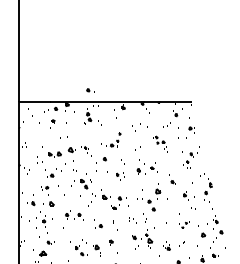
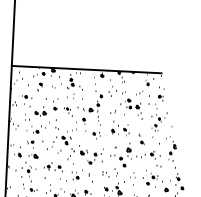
part: (90, 90) -> (28, 97), moved
part: (111, 139) -> (90, 102), size x1.43
part: (158, 143) -> (131, 108), size x1.43
part: (71, 144) -> (55, 105), size x0.62
part: (184, 225) -> (150, 180), size x1.67

